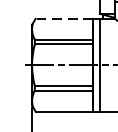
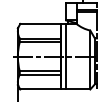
line: (64, 18) -> (40, 23), dashed -> solid

